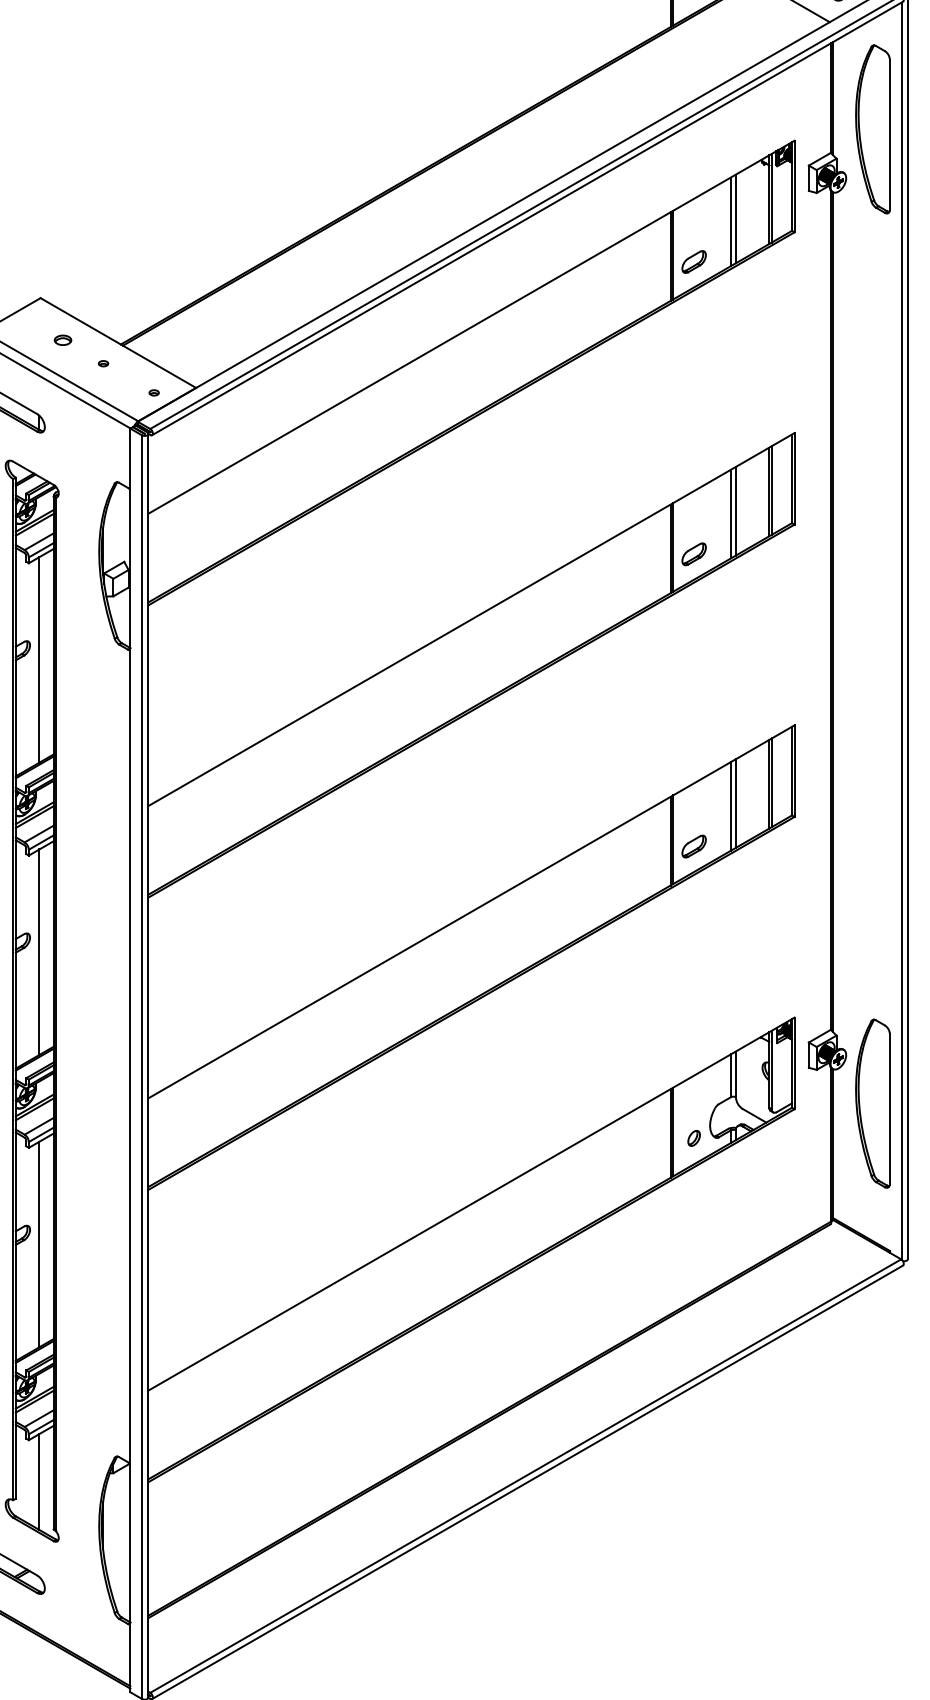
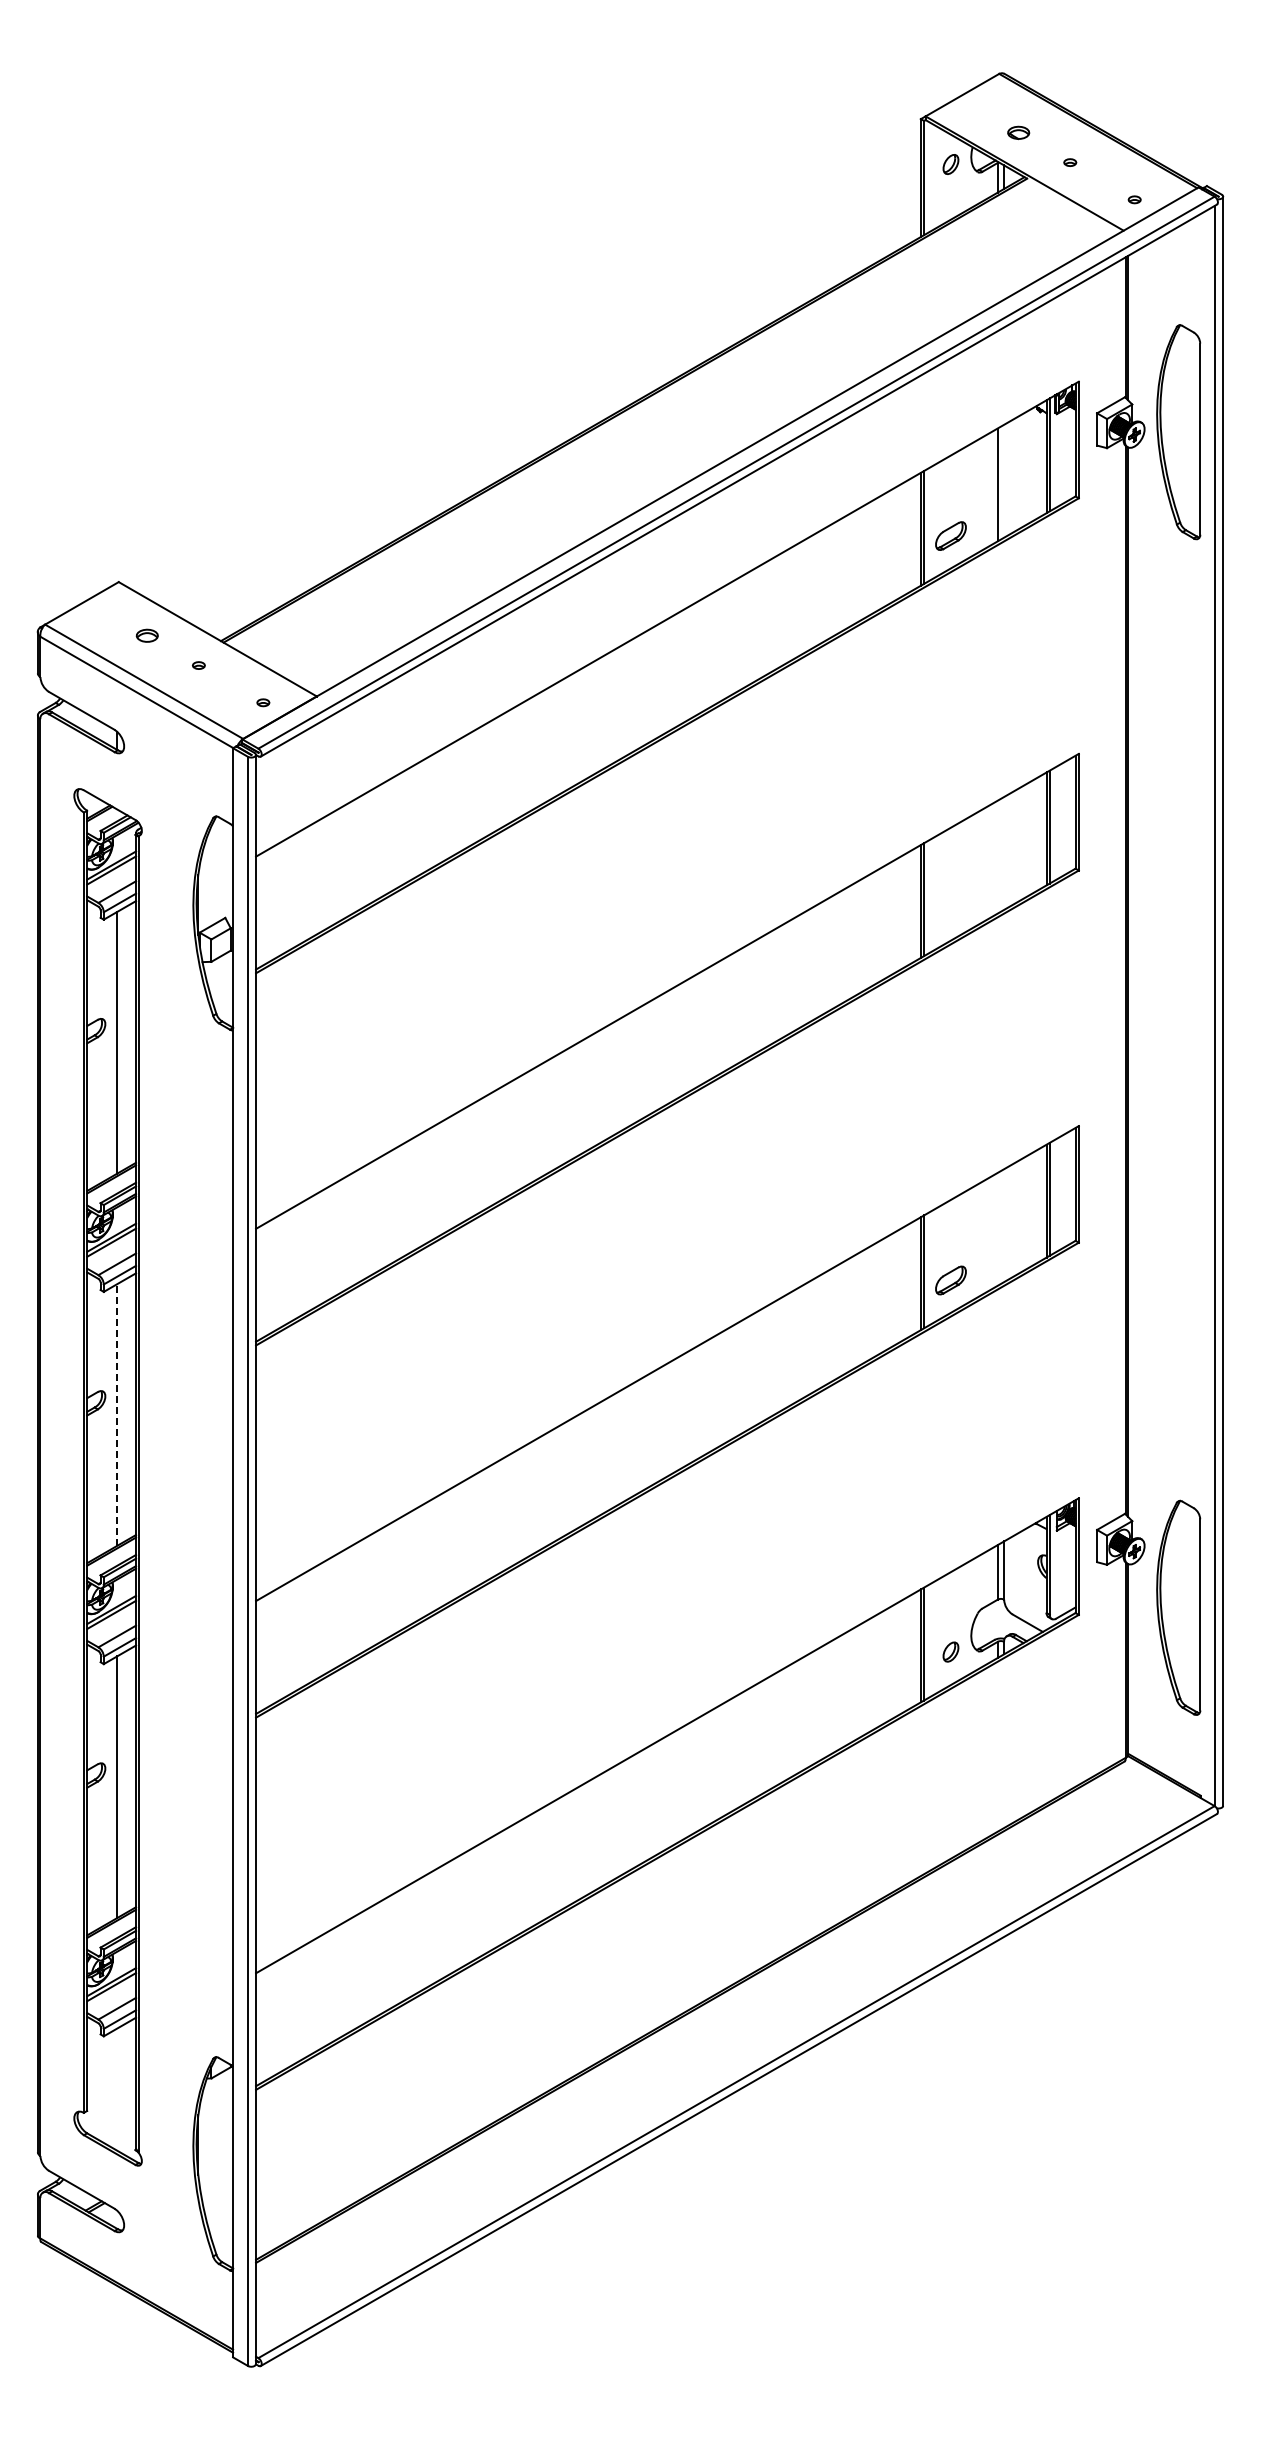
part: (872, 129) -> (1178, 432), moved
line: (736, 218) -> (1004, 480), removed
line: (736, 510) -> (1004, 852), removed
line: (730, 513) -> (997, 856), removed
part: (693, 554) -> (950, 908), removed
line: (736, 803) -> (1004, 1225), removed
line: (730, 805) -> (997, 1228), removed
line: (39, 952) -> (117, 1415), solid -> dashed
line: (39, 1481) -> (117, 2089), removed

